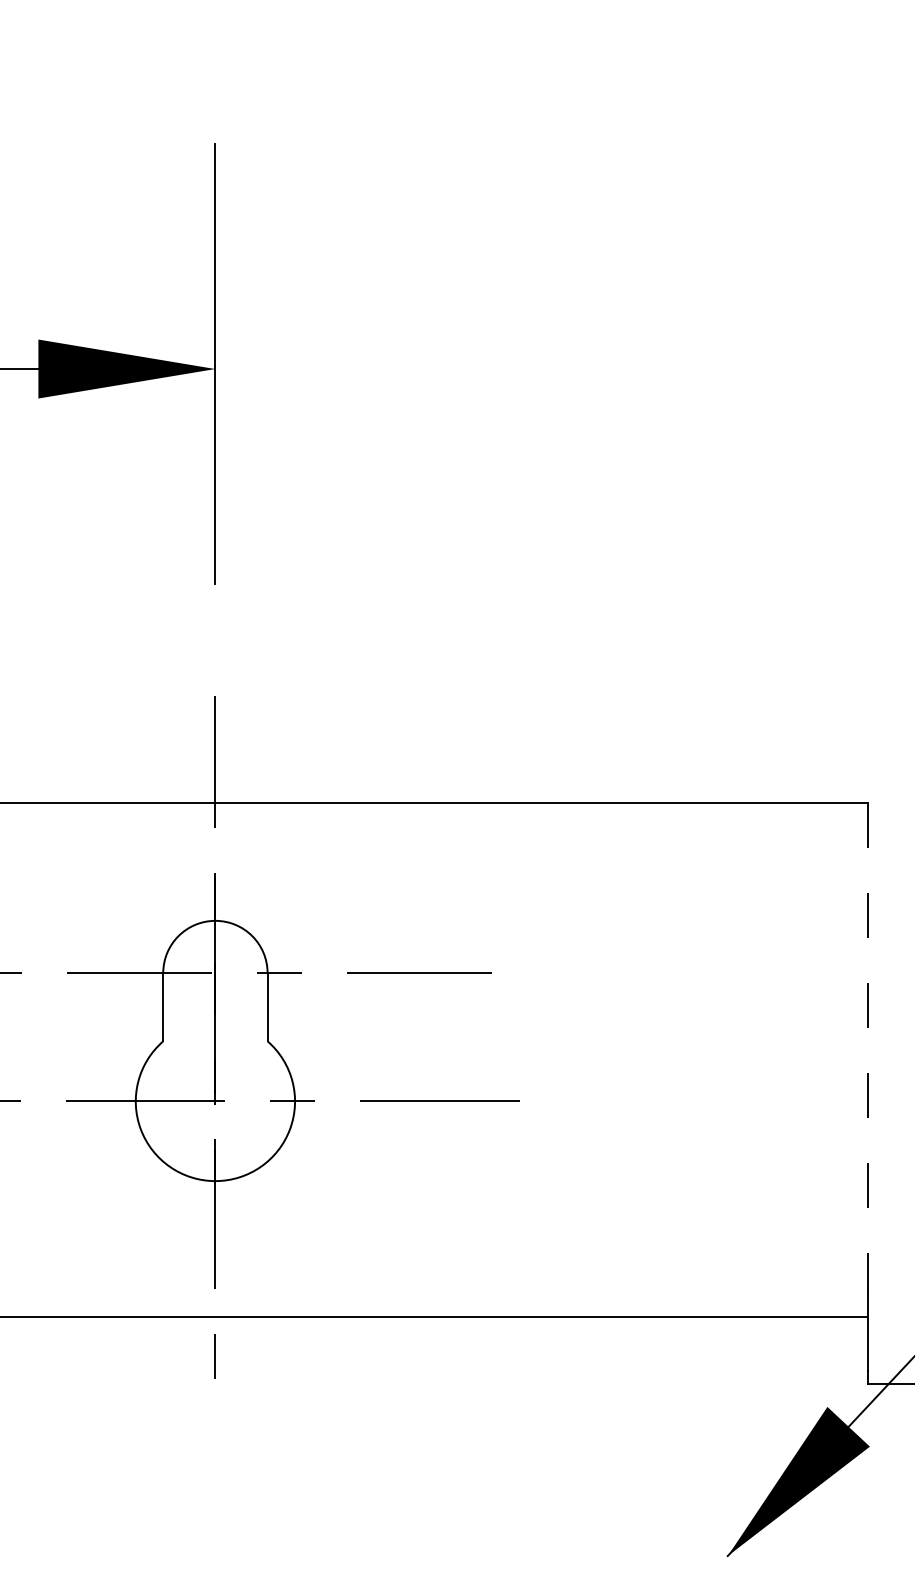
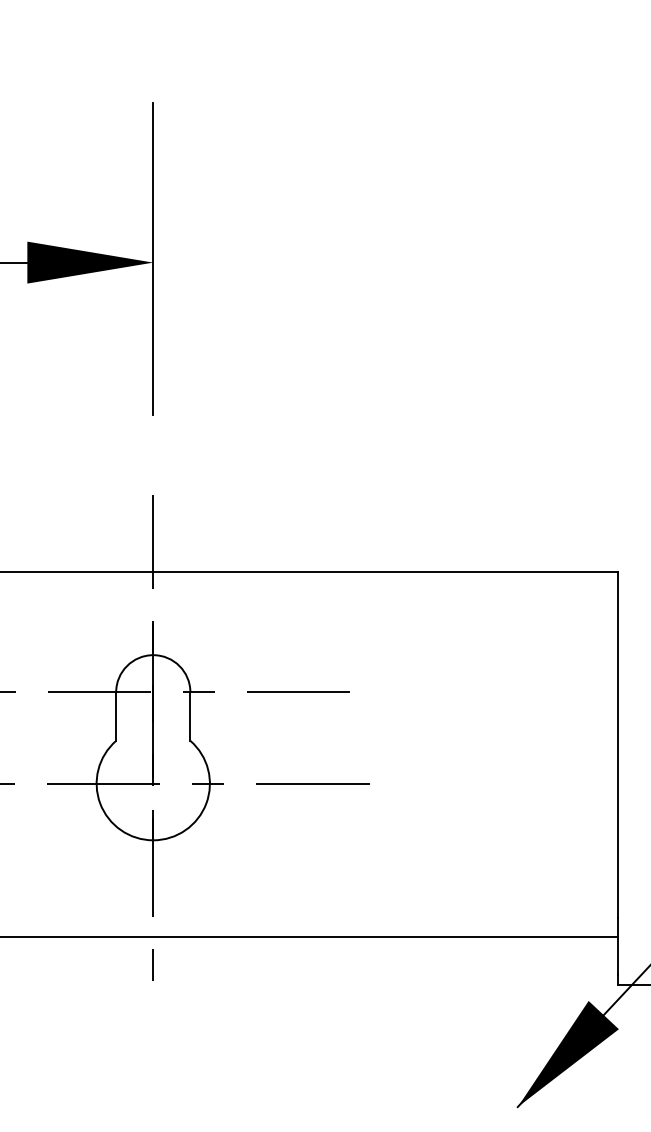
line: (867, 1047) -> (617, 745), dashed -> solid

